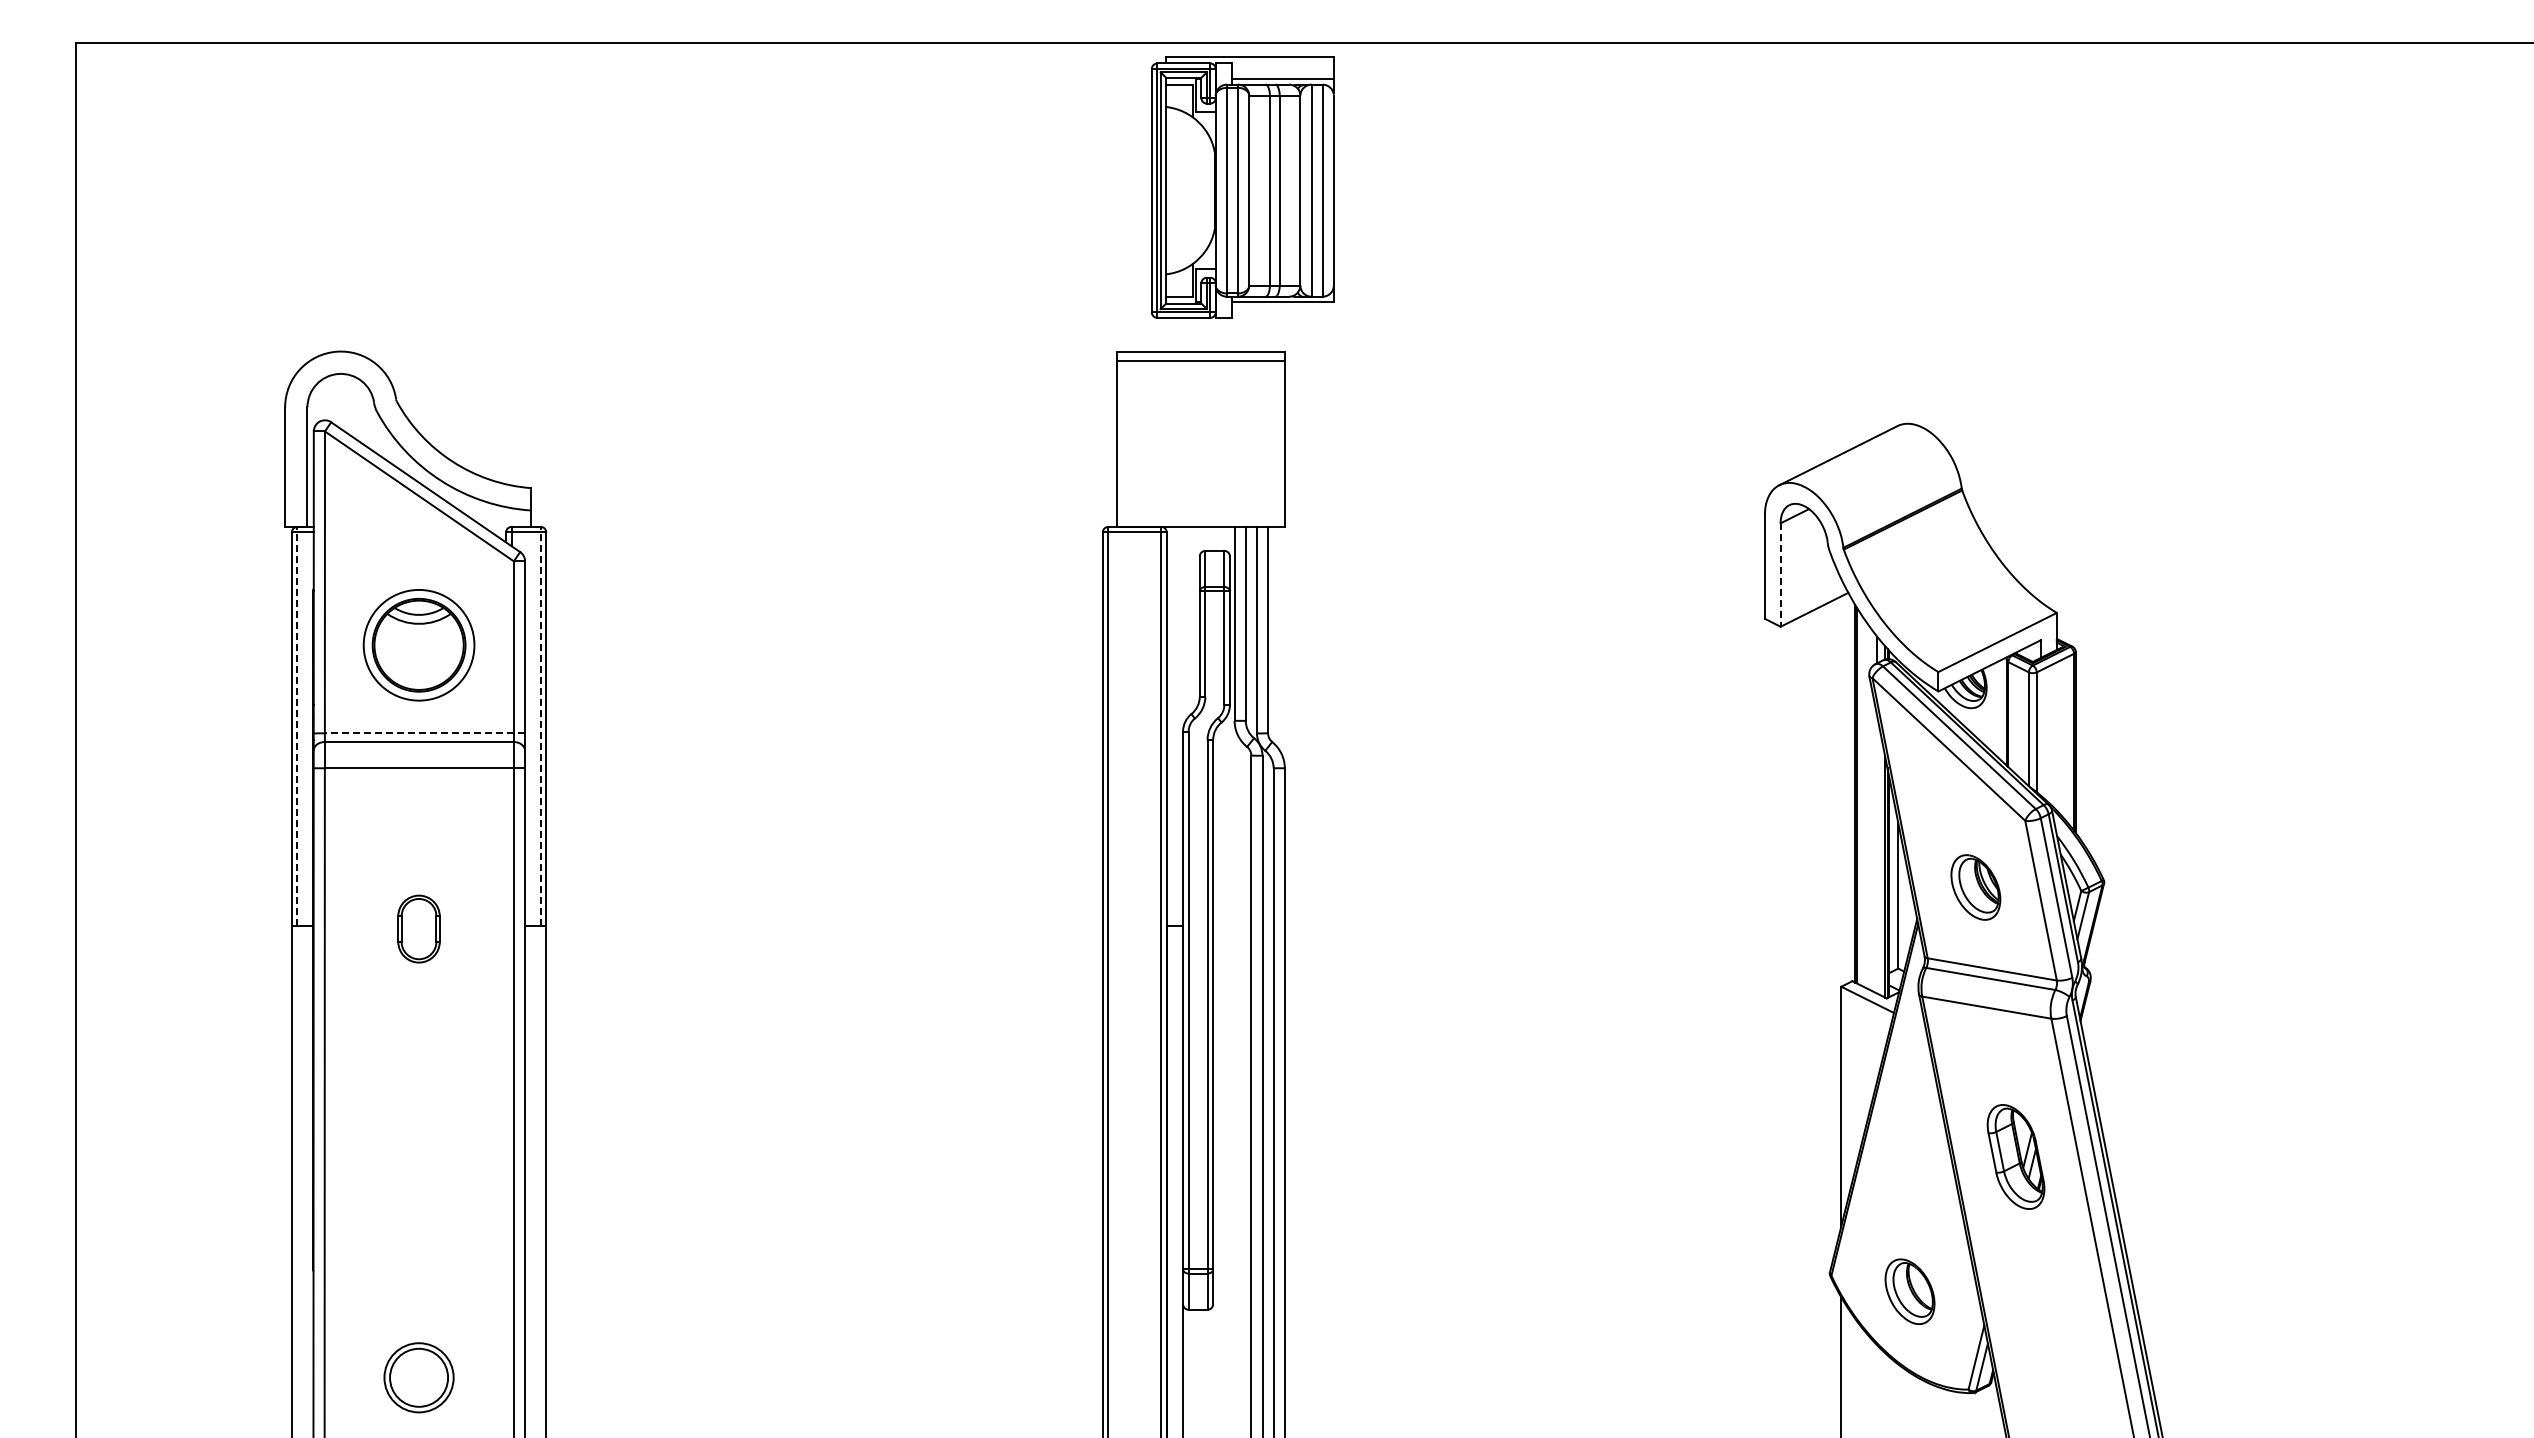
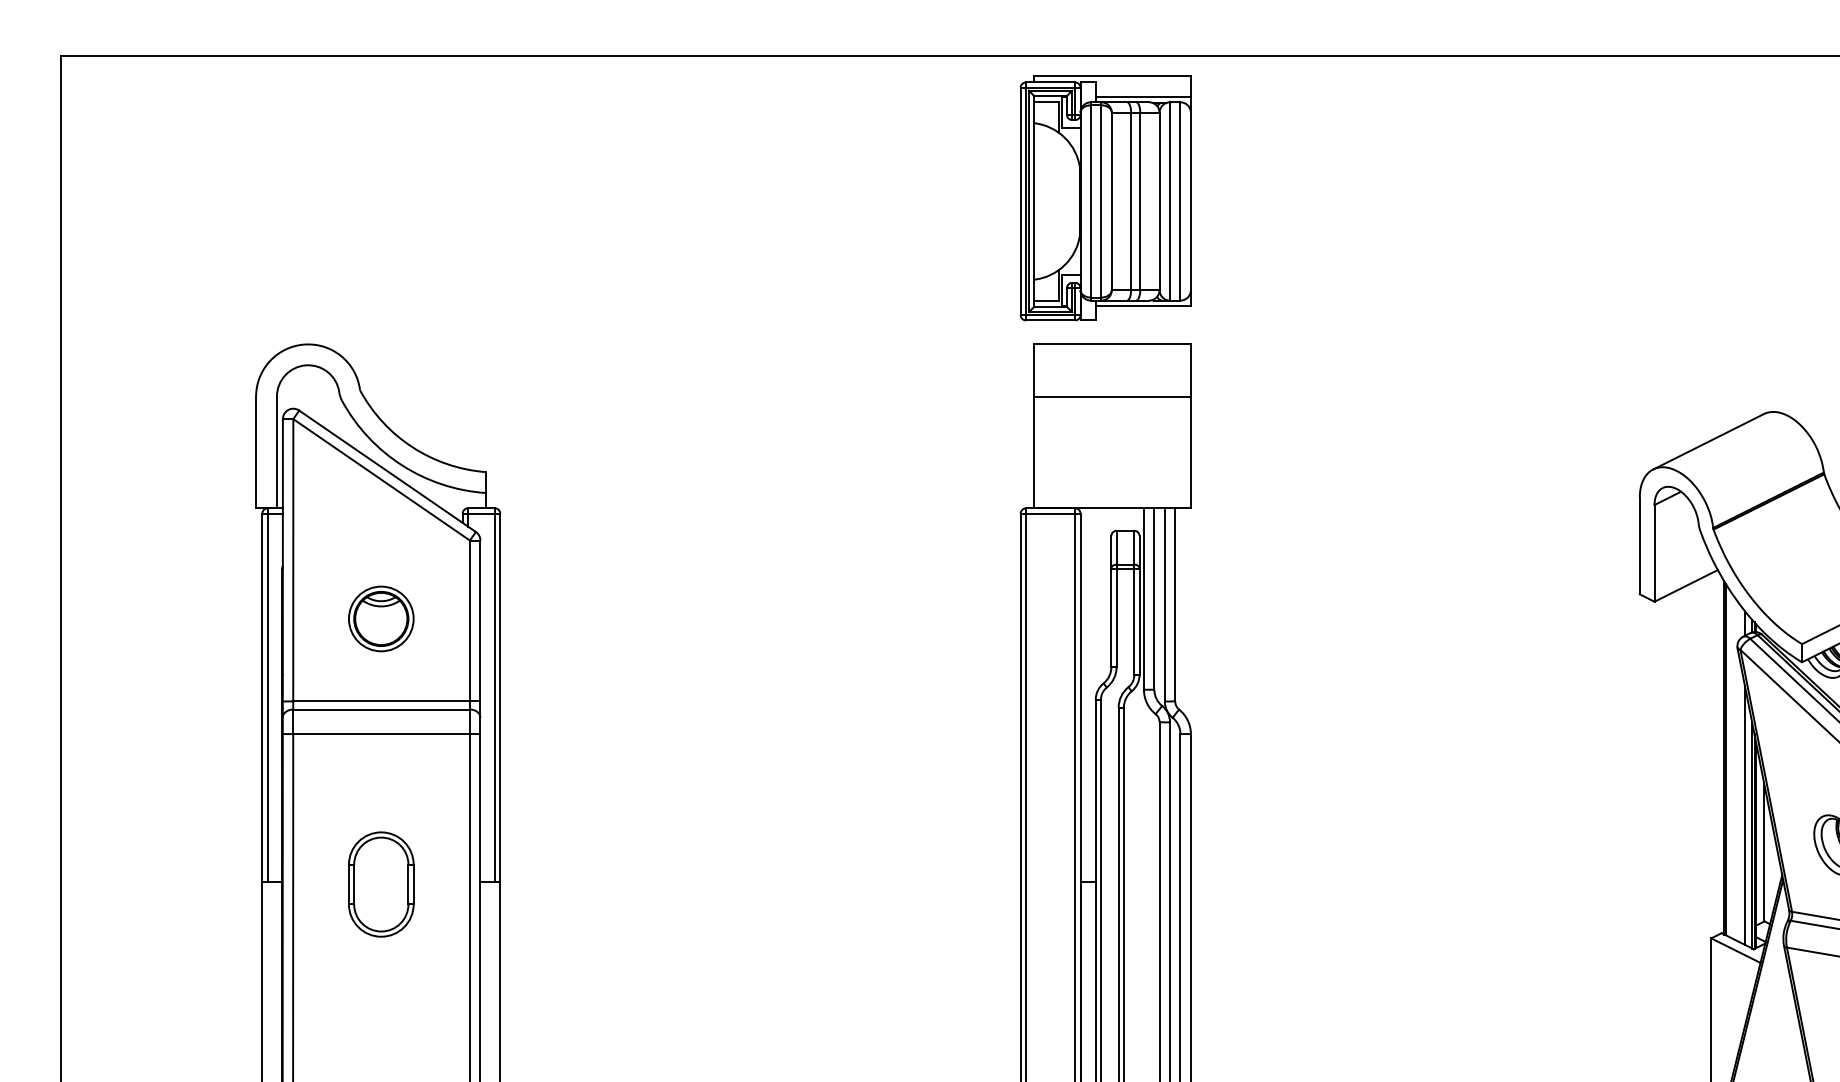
part: (1242, 187) -> (1105, 198), moved
line: (1200, 361) -> (1112, 396), moved
line: (1780, 575) -> (1654, 553), dashed -> solid
part: (418, 644) -> (380, 618), size x0.62
line: (297, 726) -> (267, 695), dashed -> solid
line: (540, 726) -> (494, 695), dashed -> solid
line: (424, 733) -> (386, 701), dashed -> solid
line: (1877, 854) -> (1745, 814), added
part: (418, 928) -> (380, 883), size x1.67

